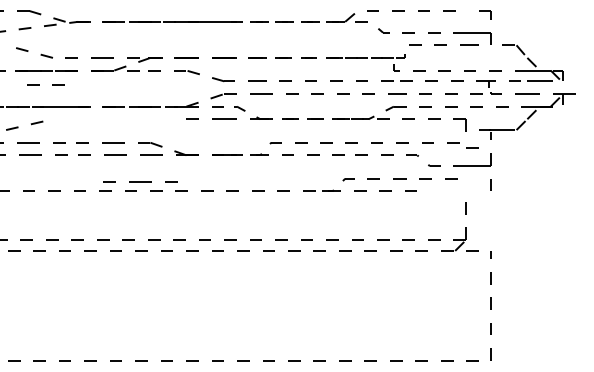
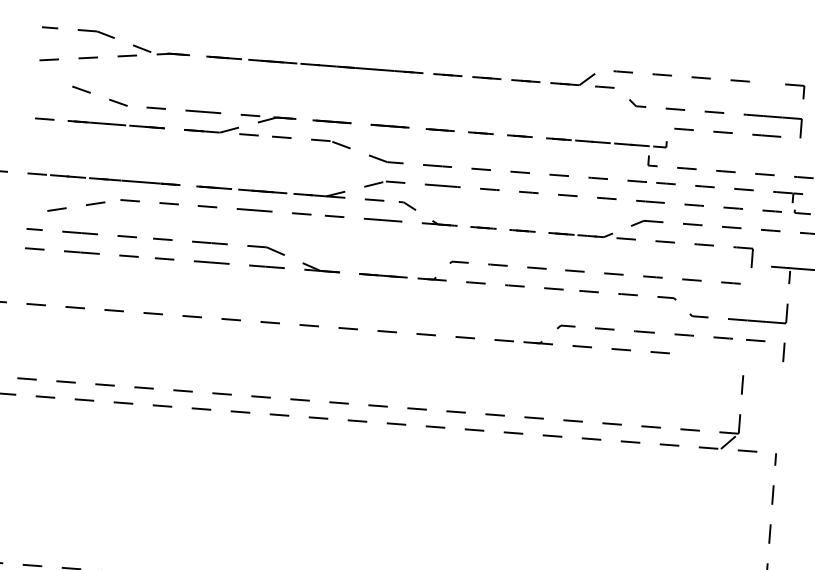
line: (39, 84) -> (139, 200), moved
line: (472, 147) -> (755, 340), moved
line: (140, 181) -> (254, 209), moved

